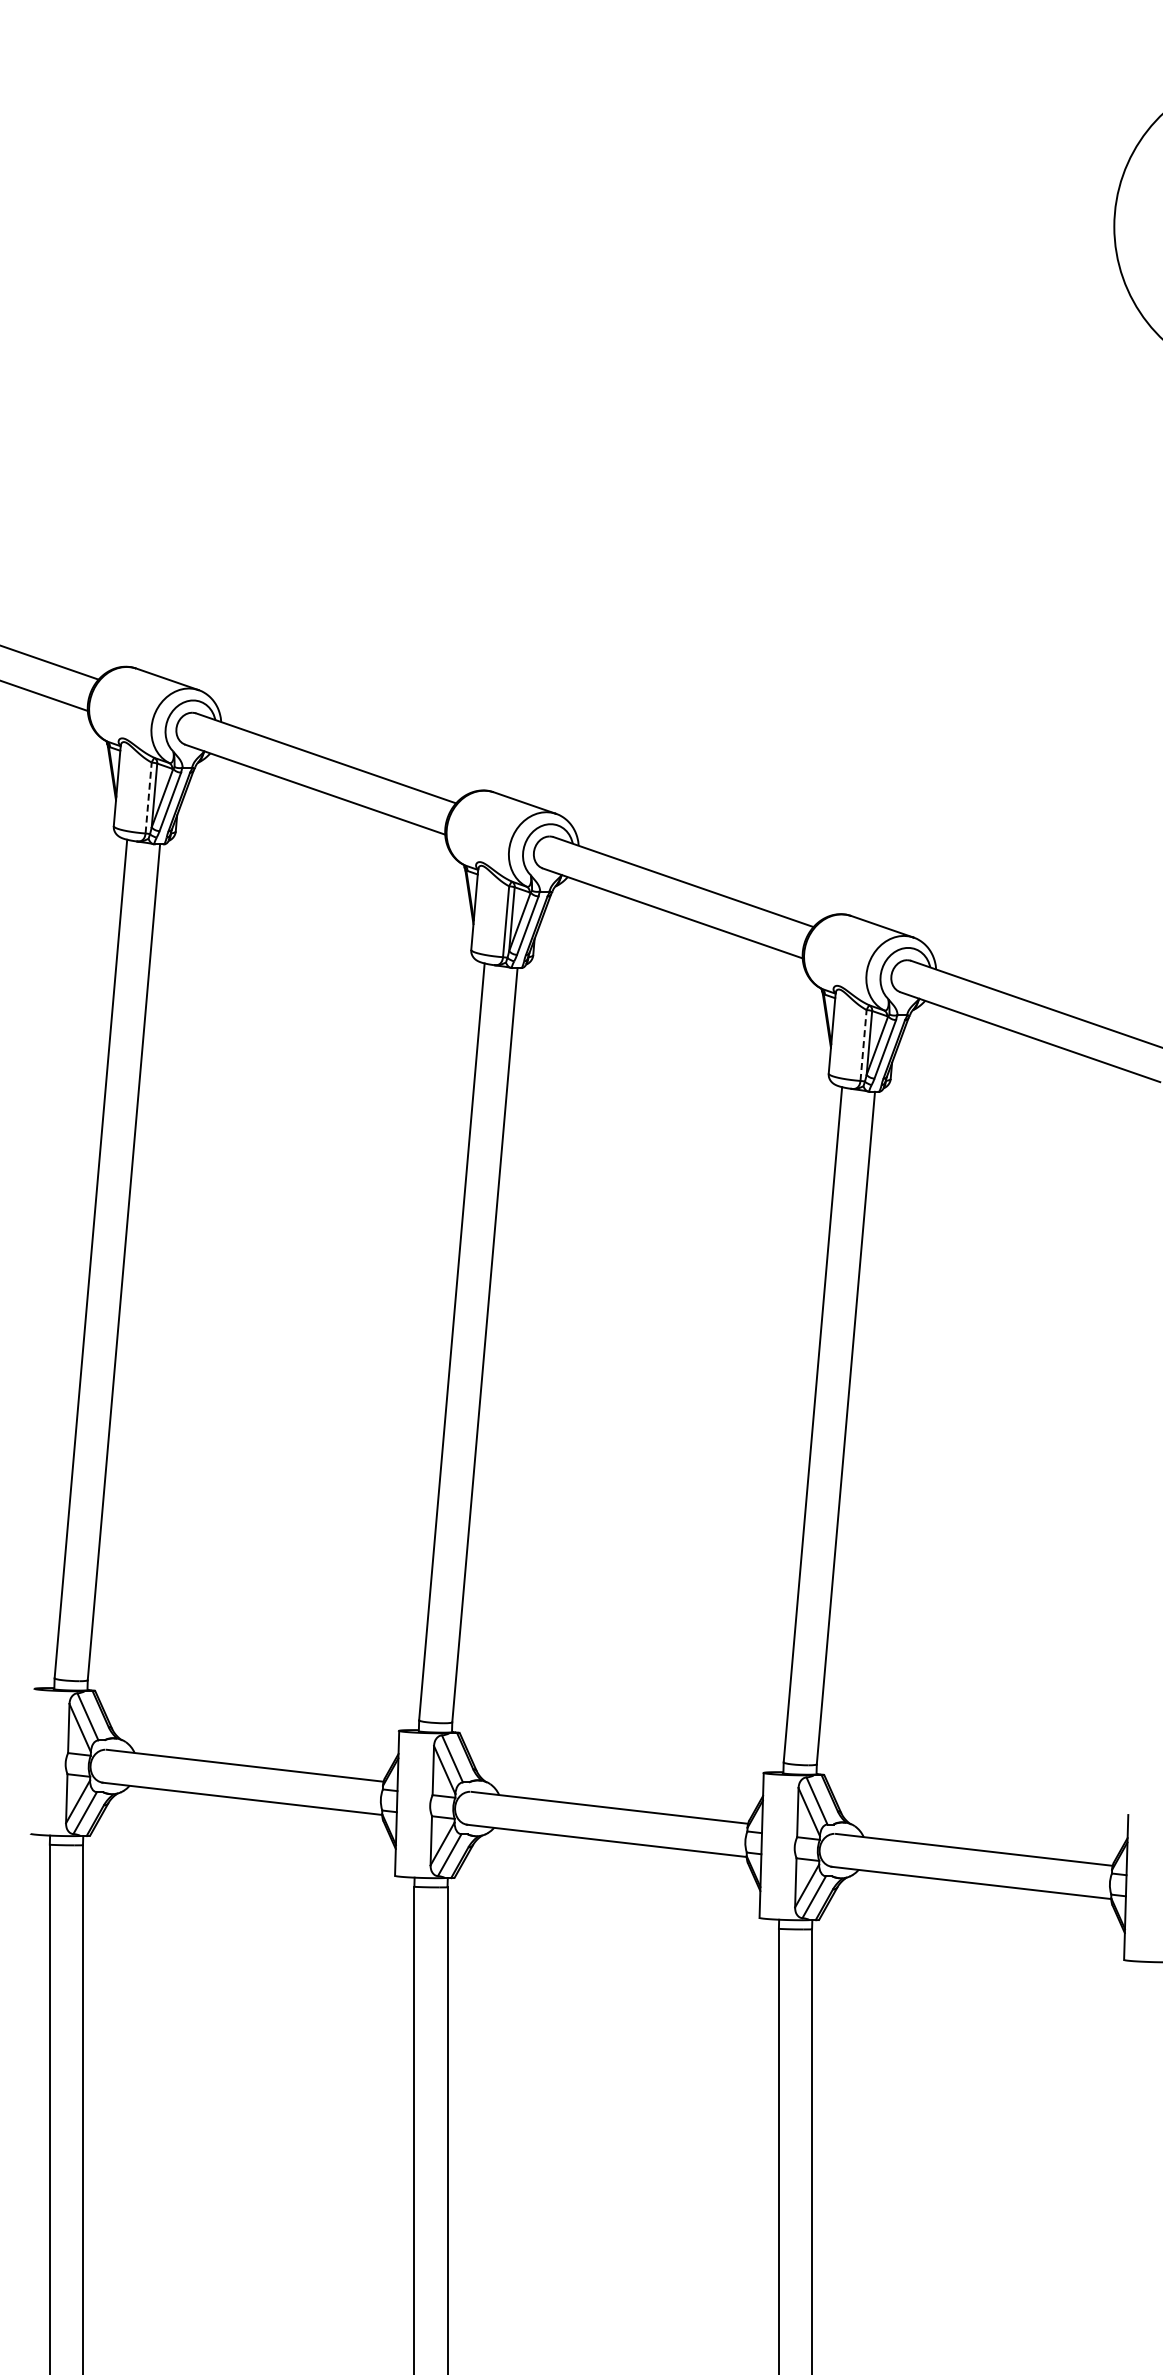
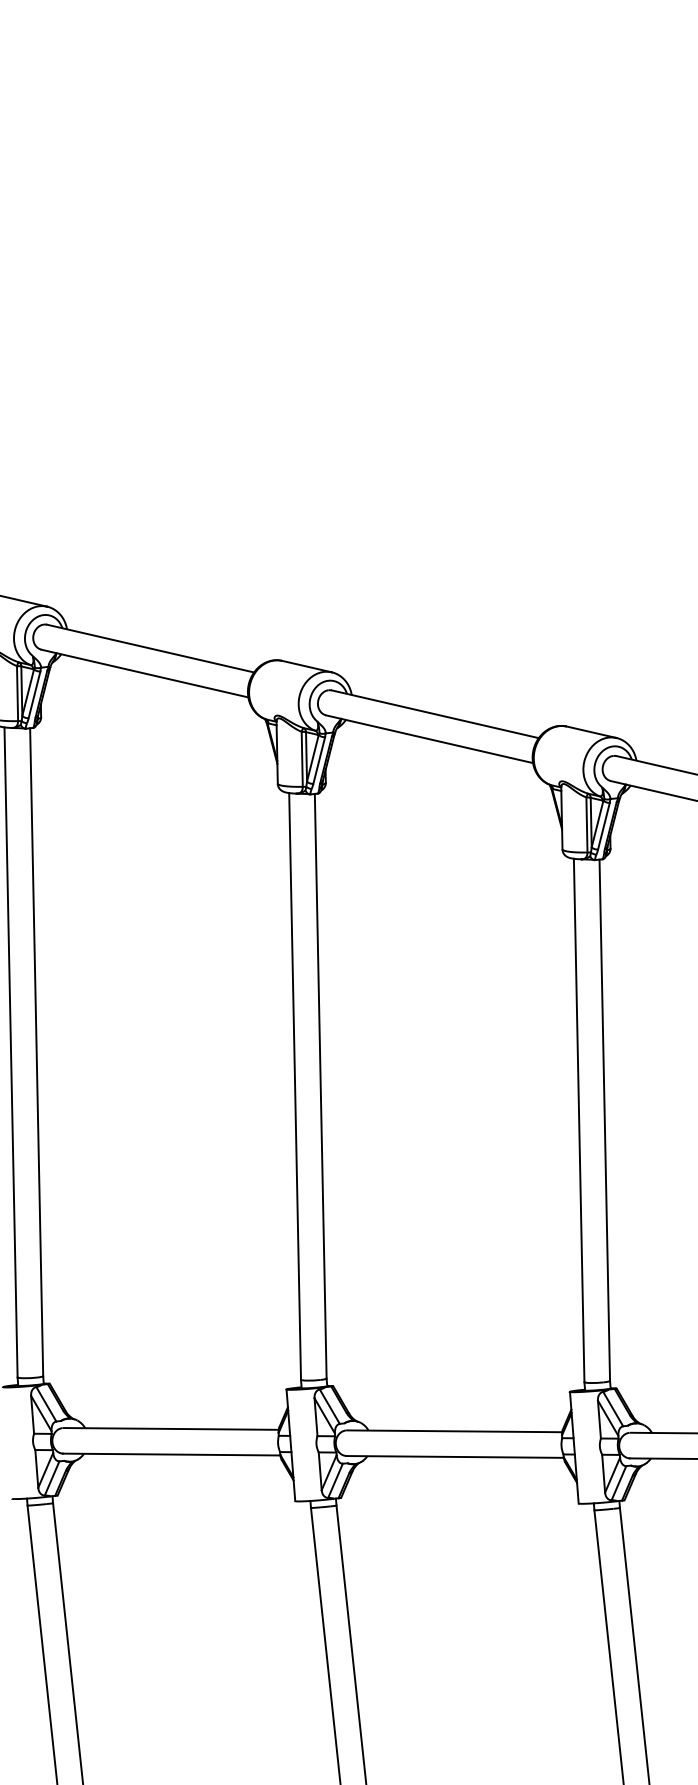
line: (148, 798) -> (17, 693), dashed -> solid
line: (863, 1045) -> (586, 825), dashed -> solid

